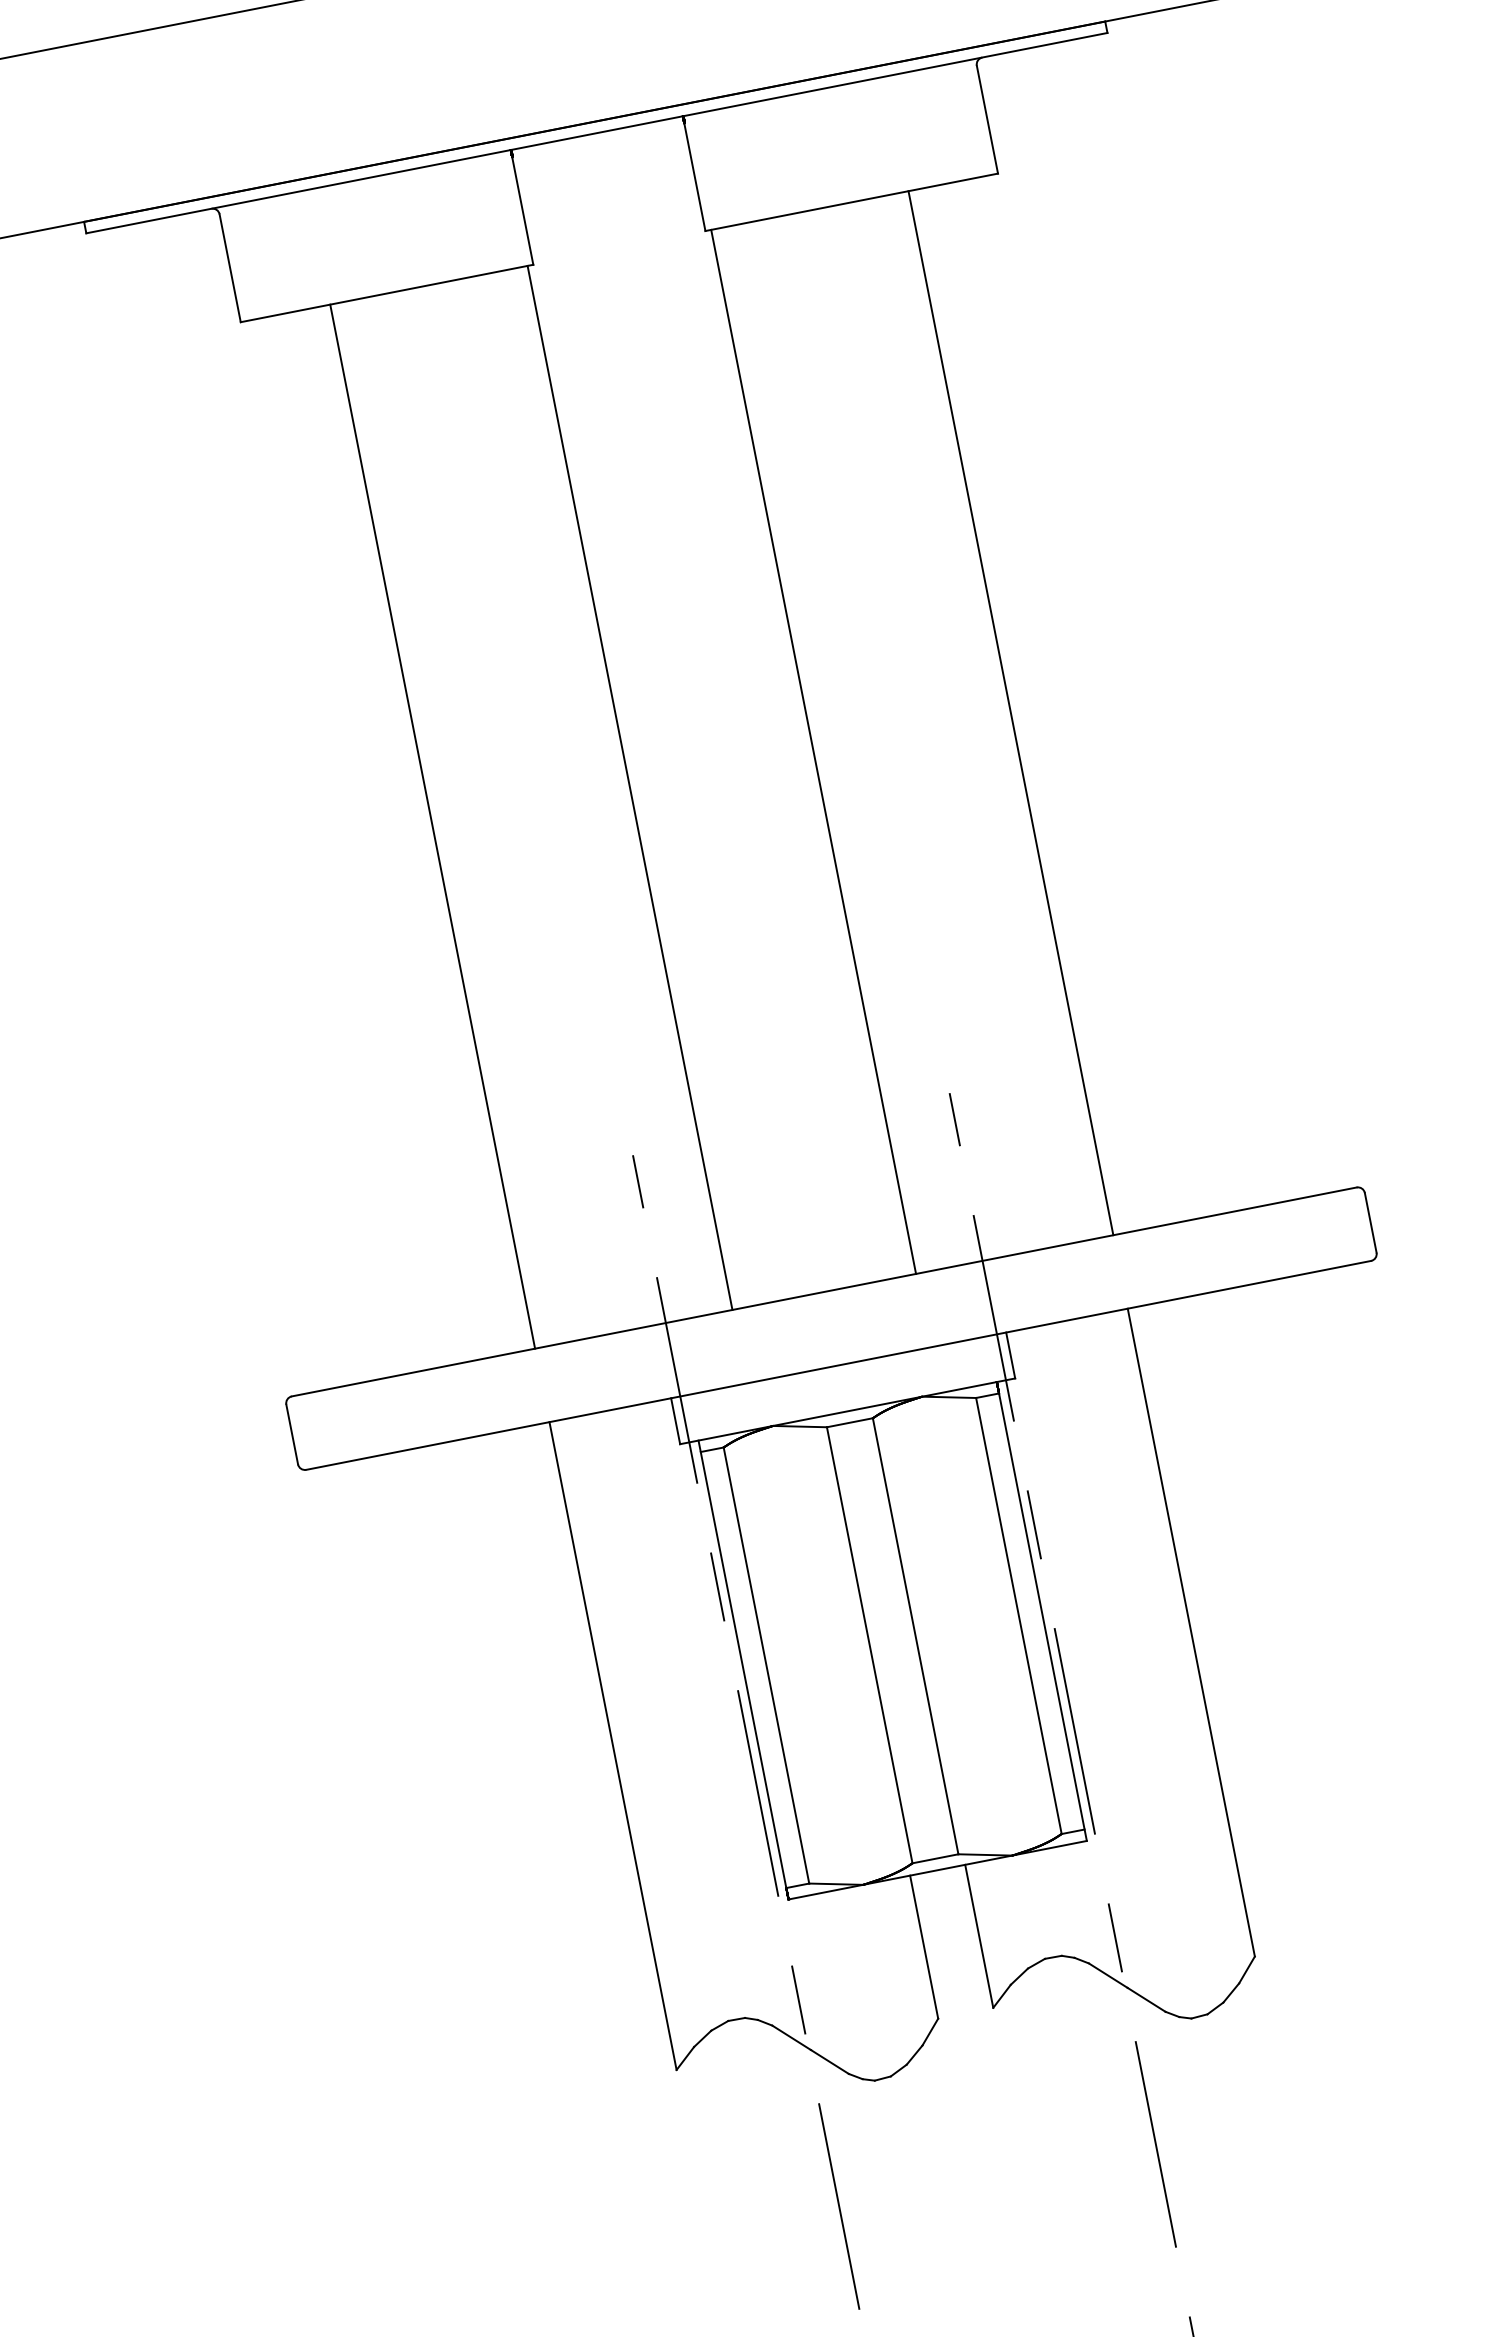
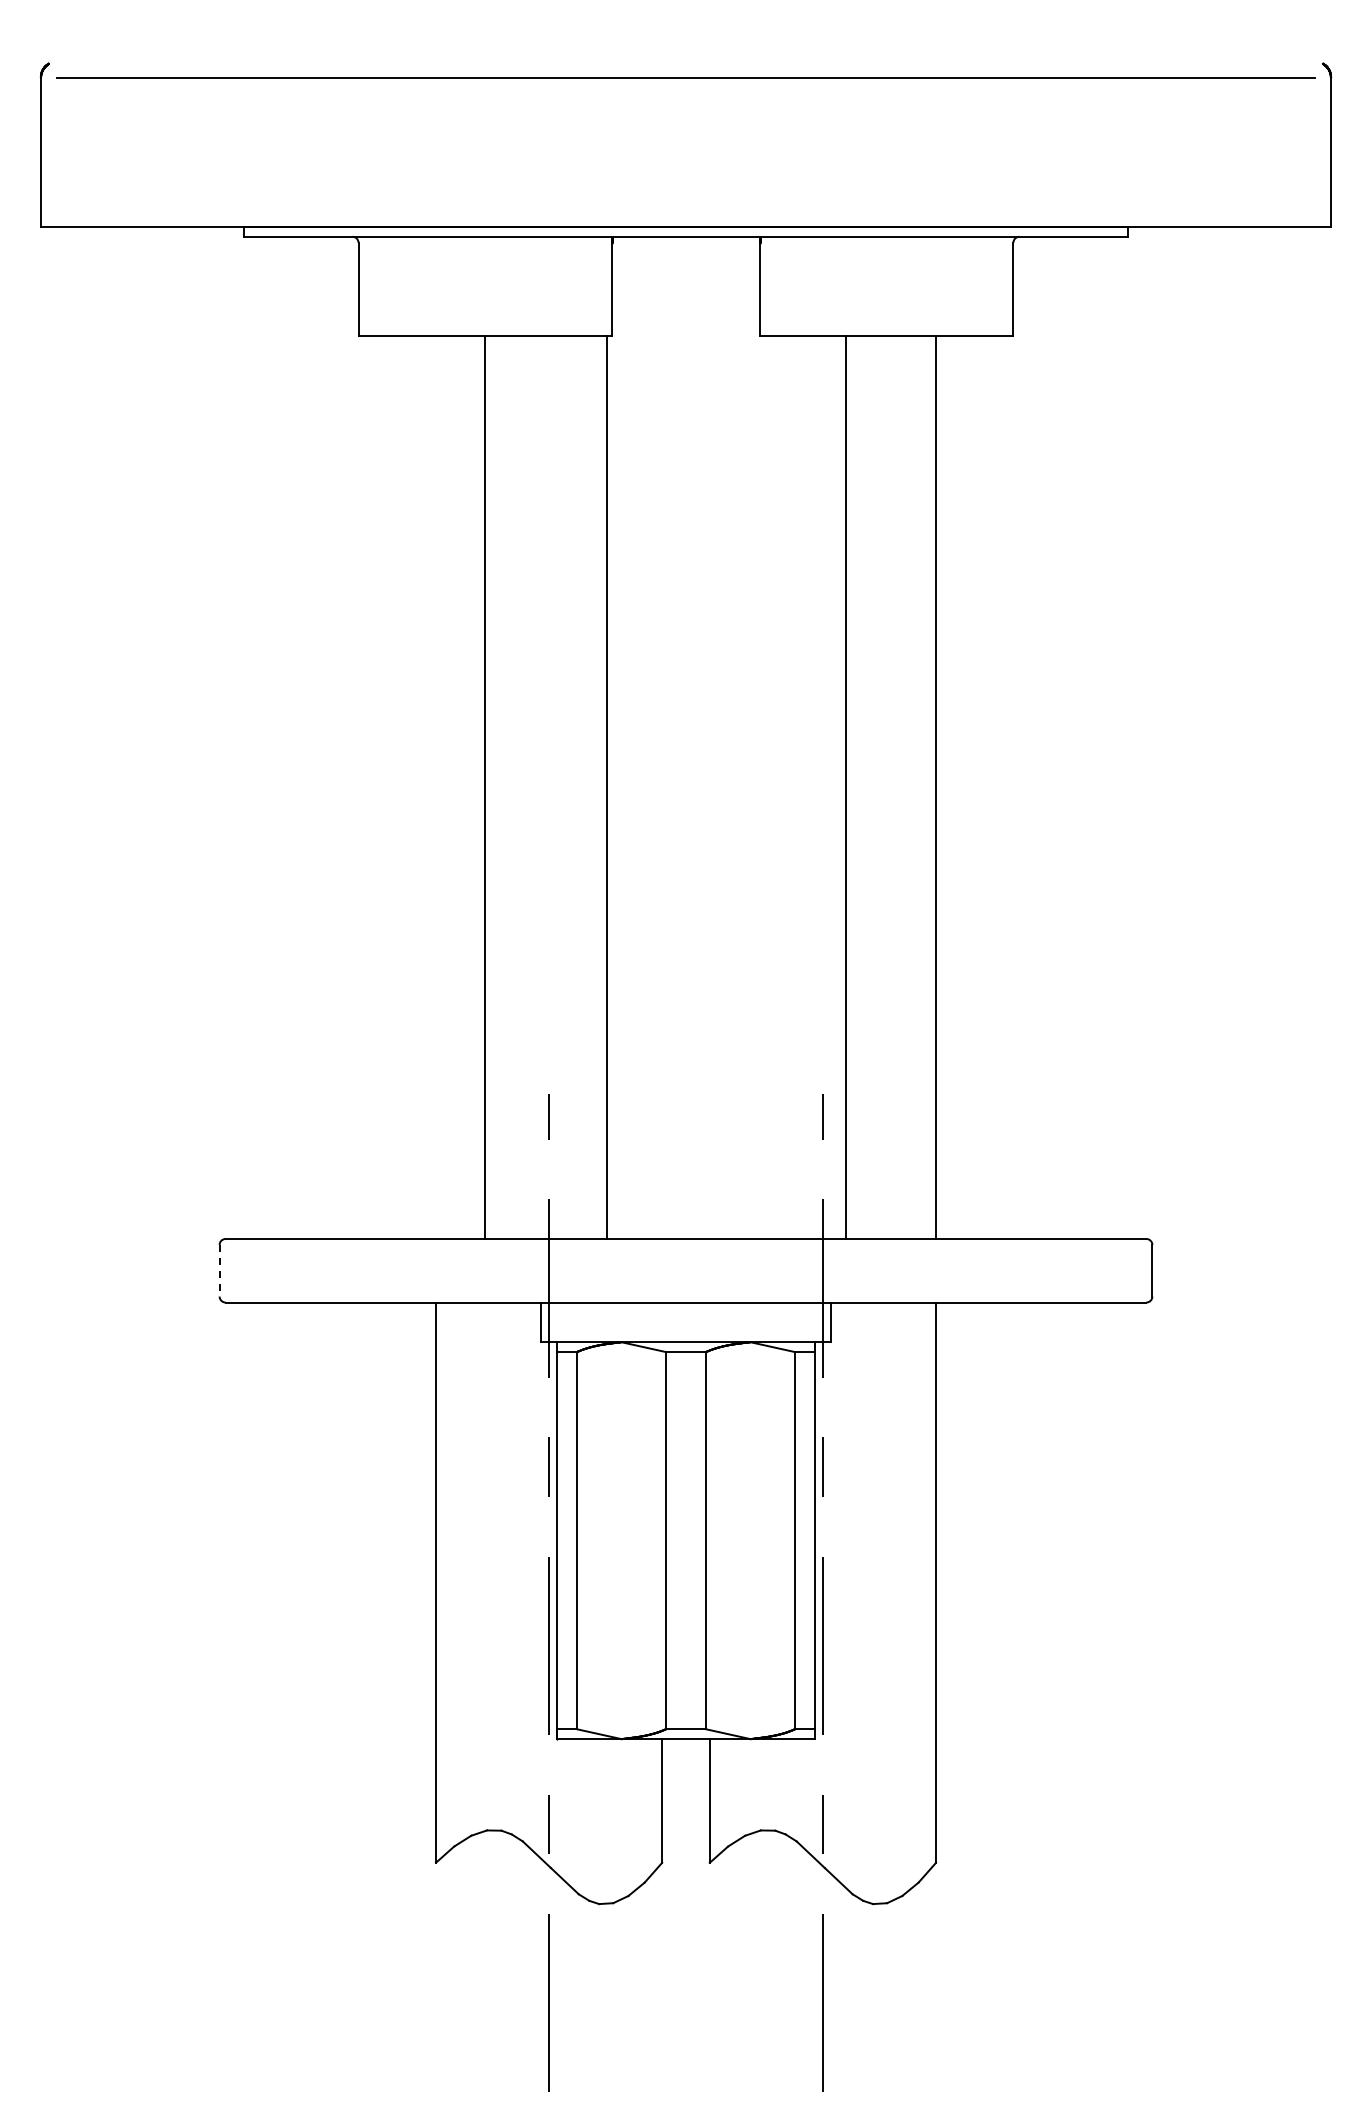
line: (813, 751) -> (846, 787), moved
line: (432, 826) -> (484, 787), moved
line: (291, 1434) -> (219, 1270), solid -> dashed

